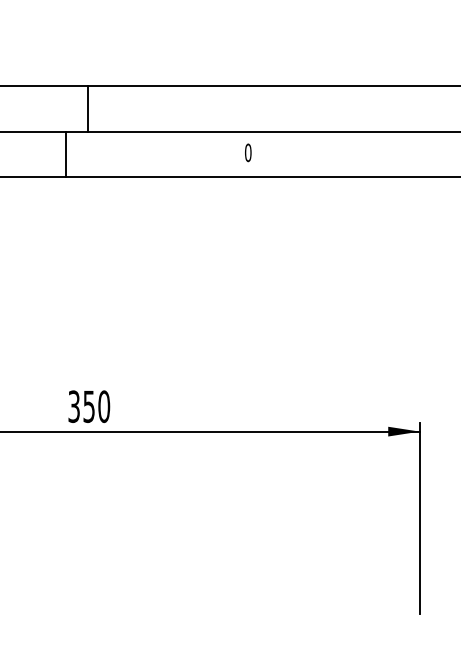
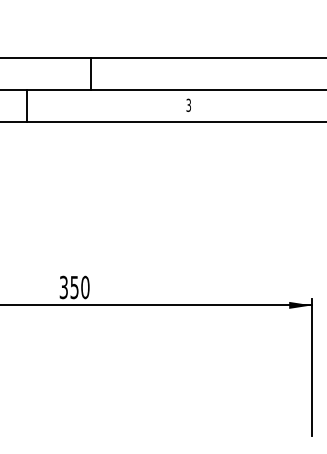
line: (87, 108) -> (91, 73), moved
text: (248, 152) -> (188, 105), 0 -> 3
line: (66, 153) -> (26, 105), moved

